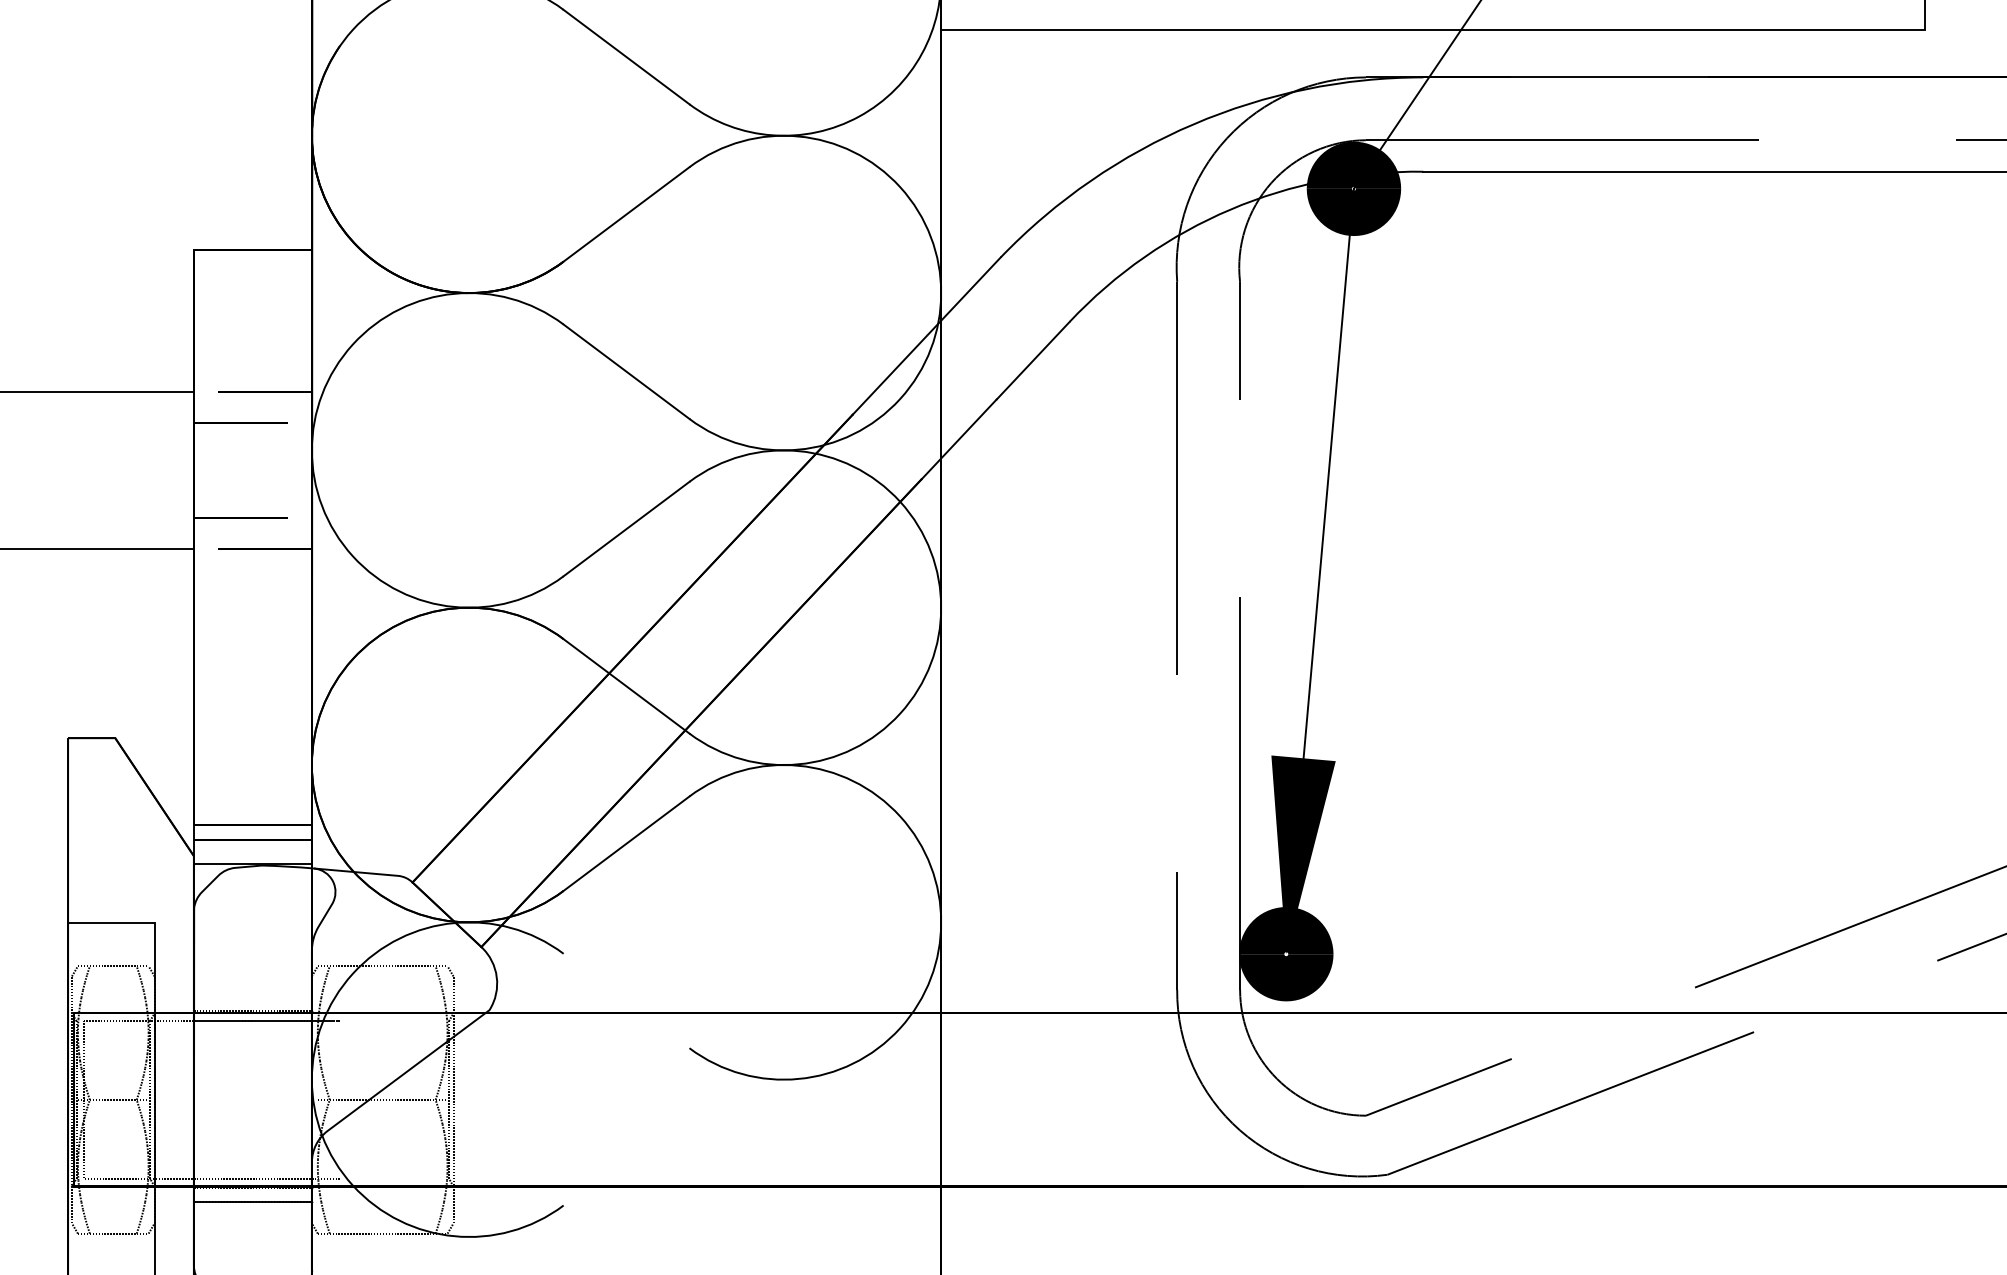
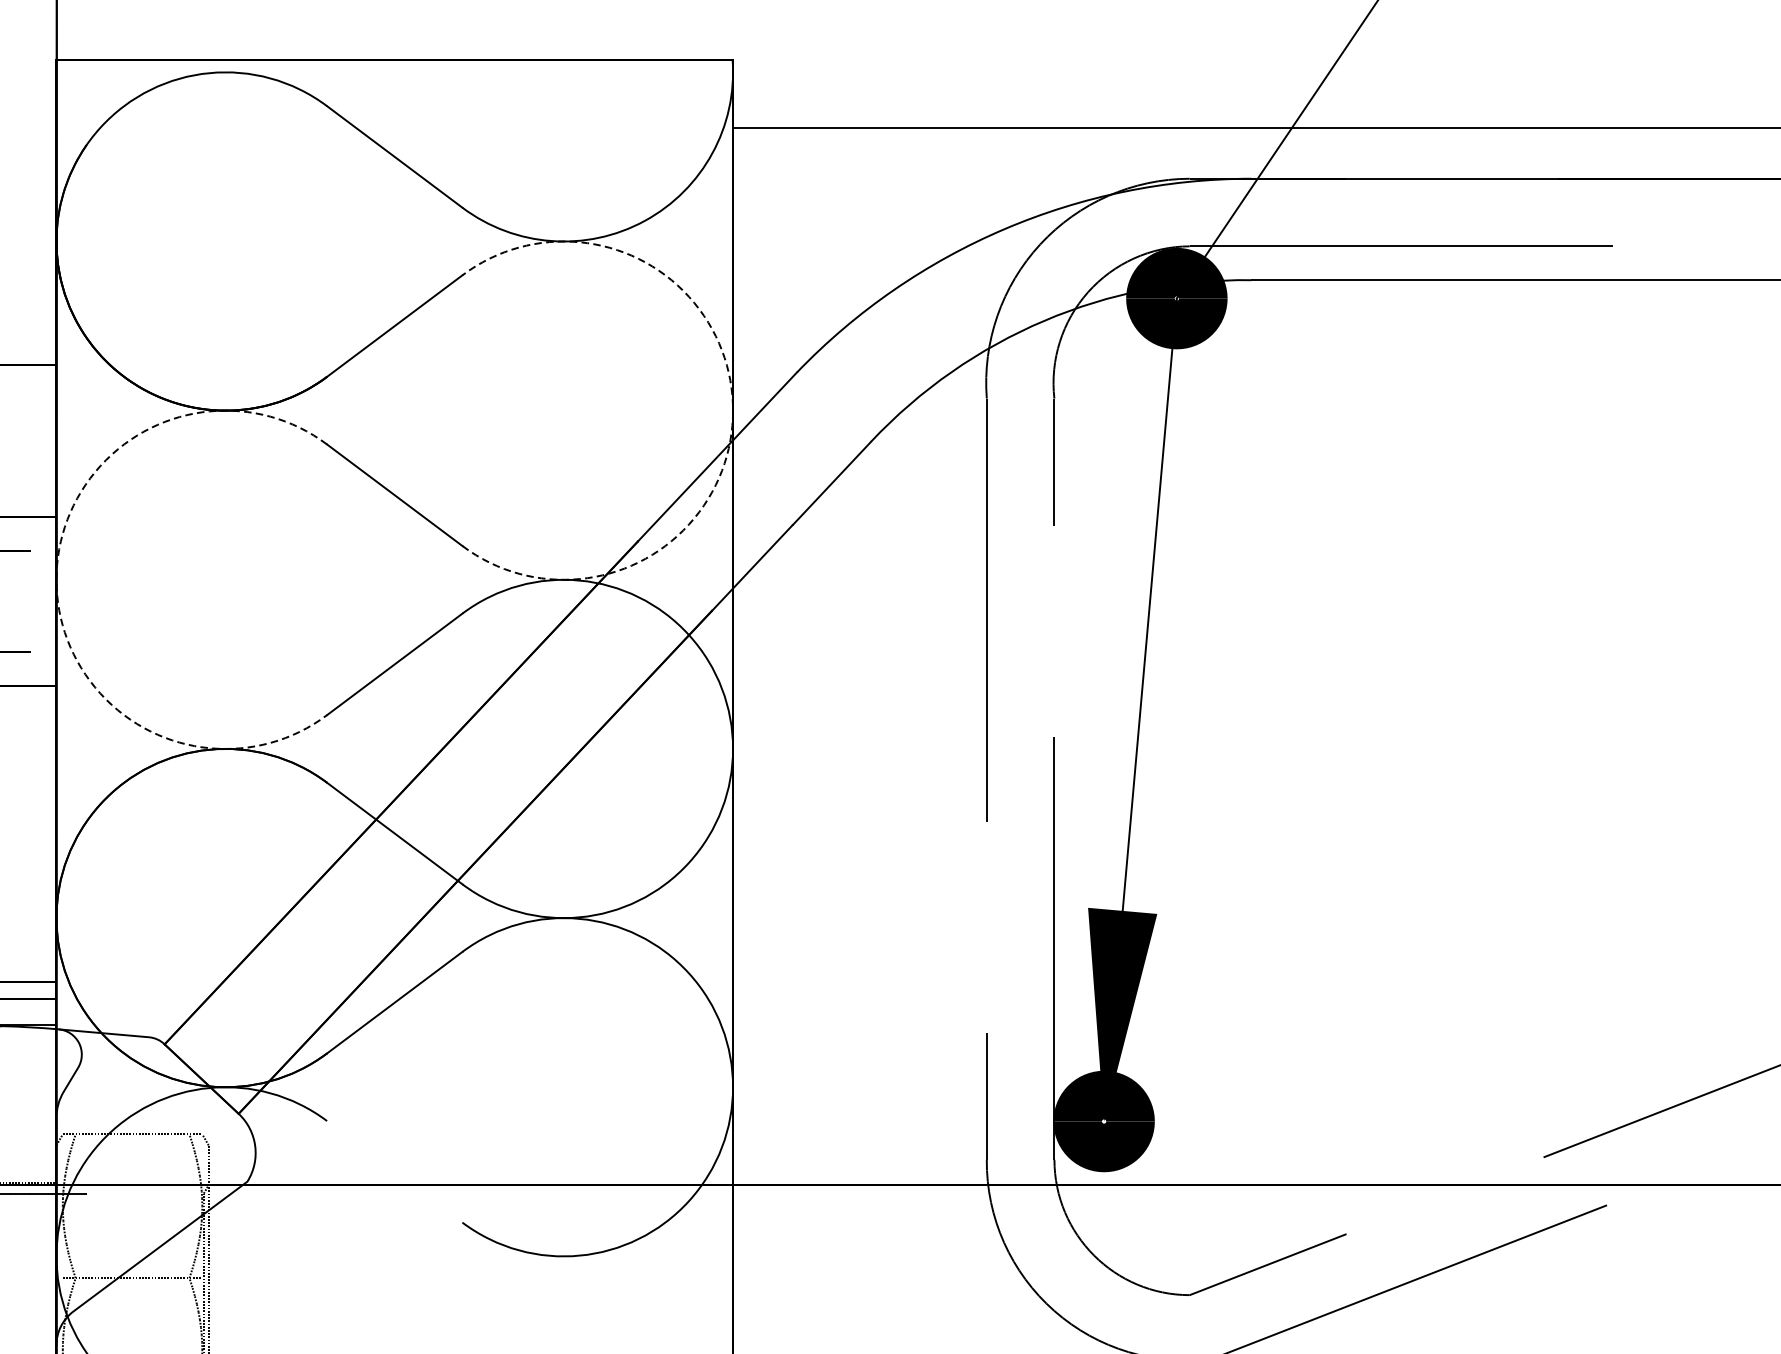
arc: (941, 293) -> (733, 411), solid -> dashed
arc: (311, 450) -> (56, 579), solid -> dashed

